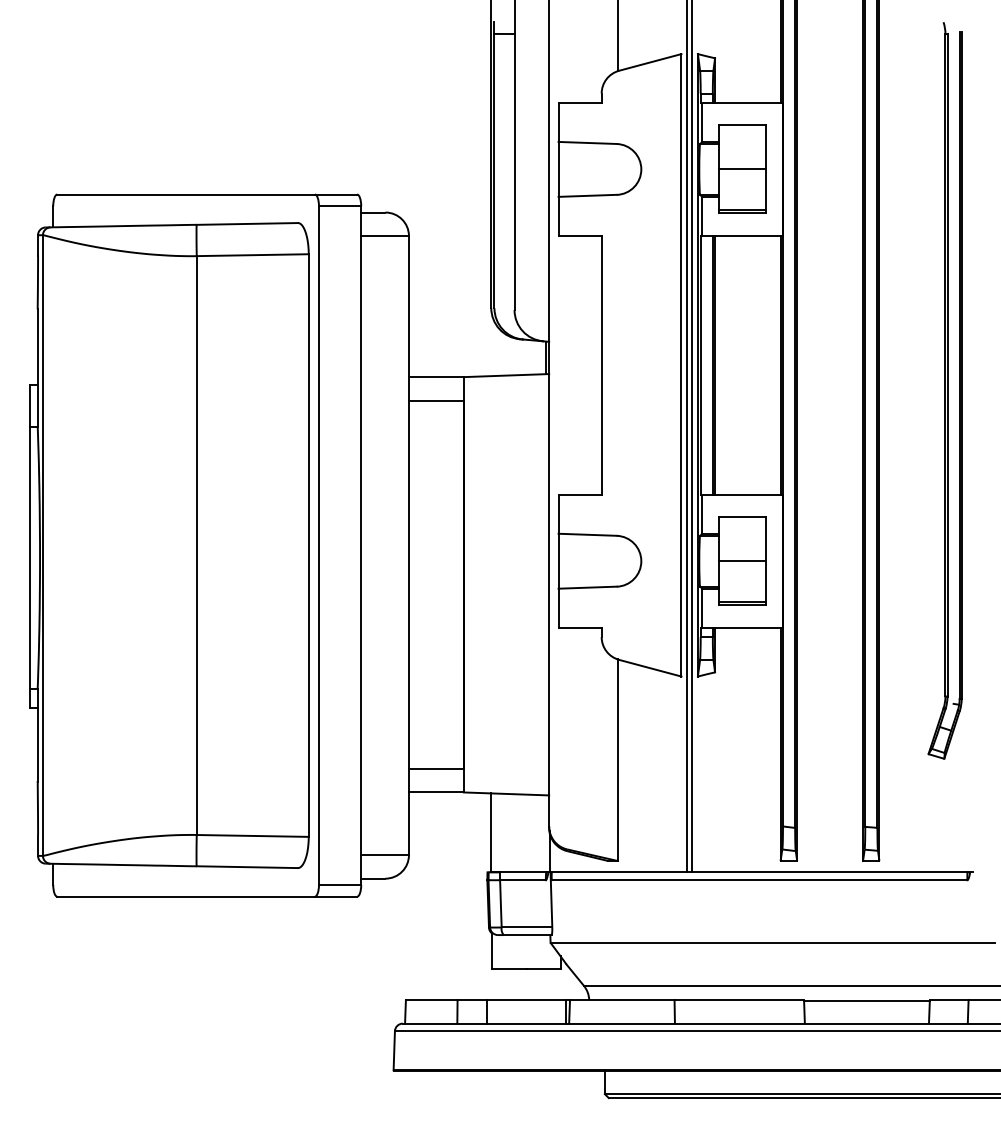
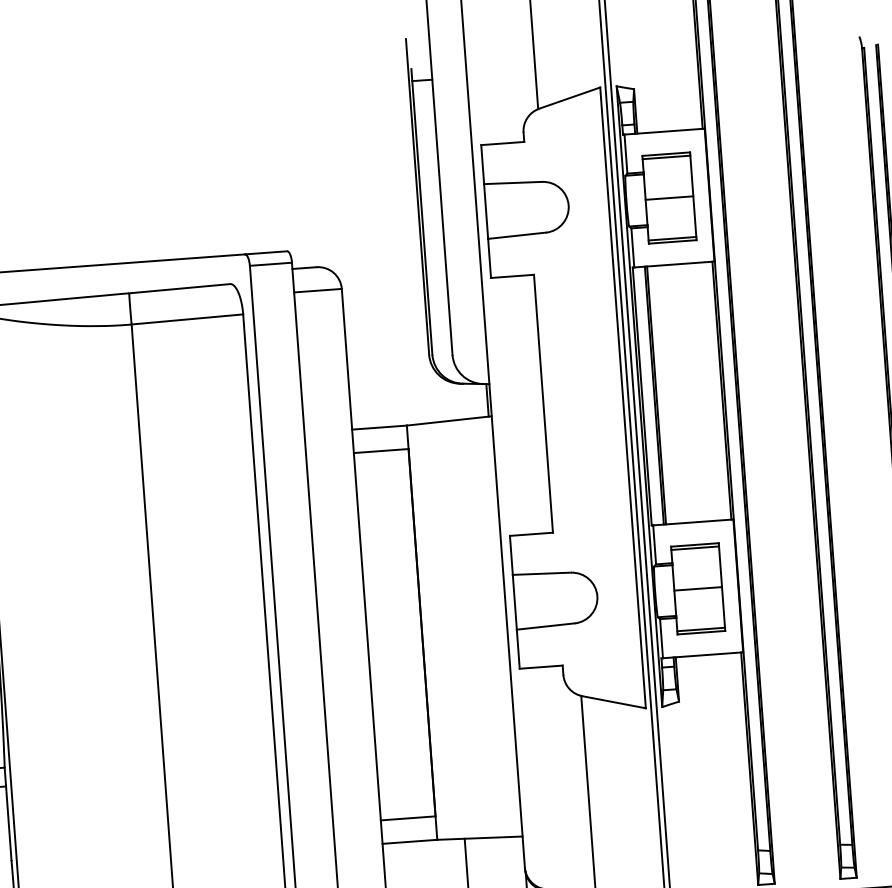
line: (742, 128) -> (666, 157), added
line: (742, 520) -> (695, 548), added

